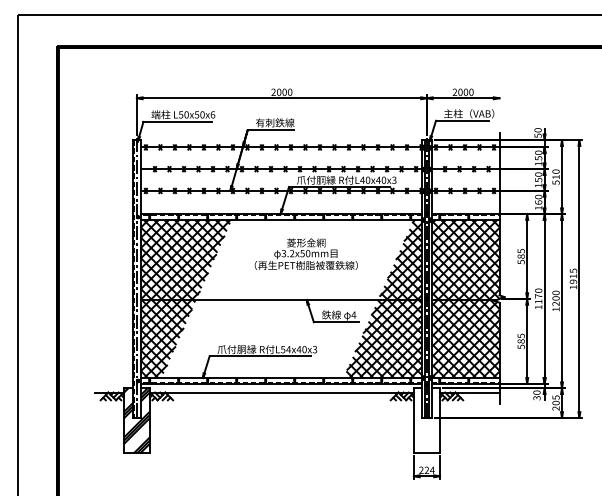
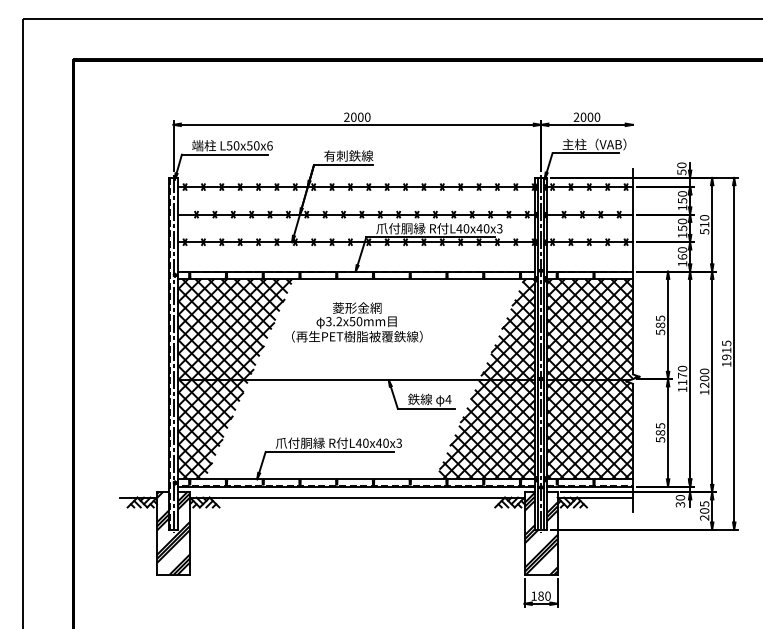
text: (306, 254) -> (357, 322), moved
text: (285, 349) -> (361, 442), L54x40x3 -> L40x40x3
hatch: (426, 420) -> (540, 533), added
text: (426, 469) -> (540, 595), 224 -> 180

